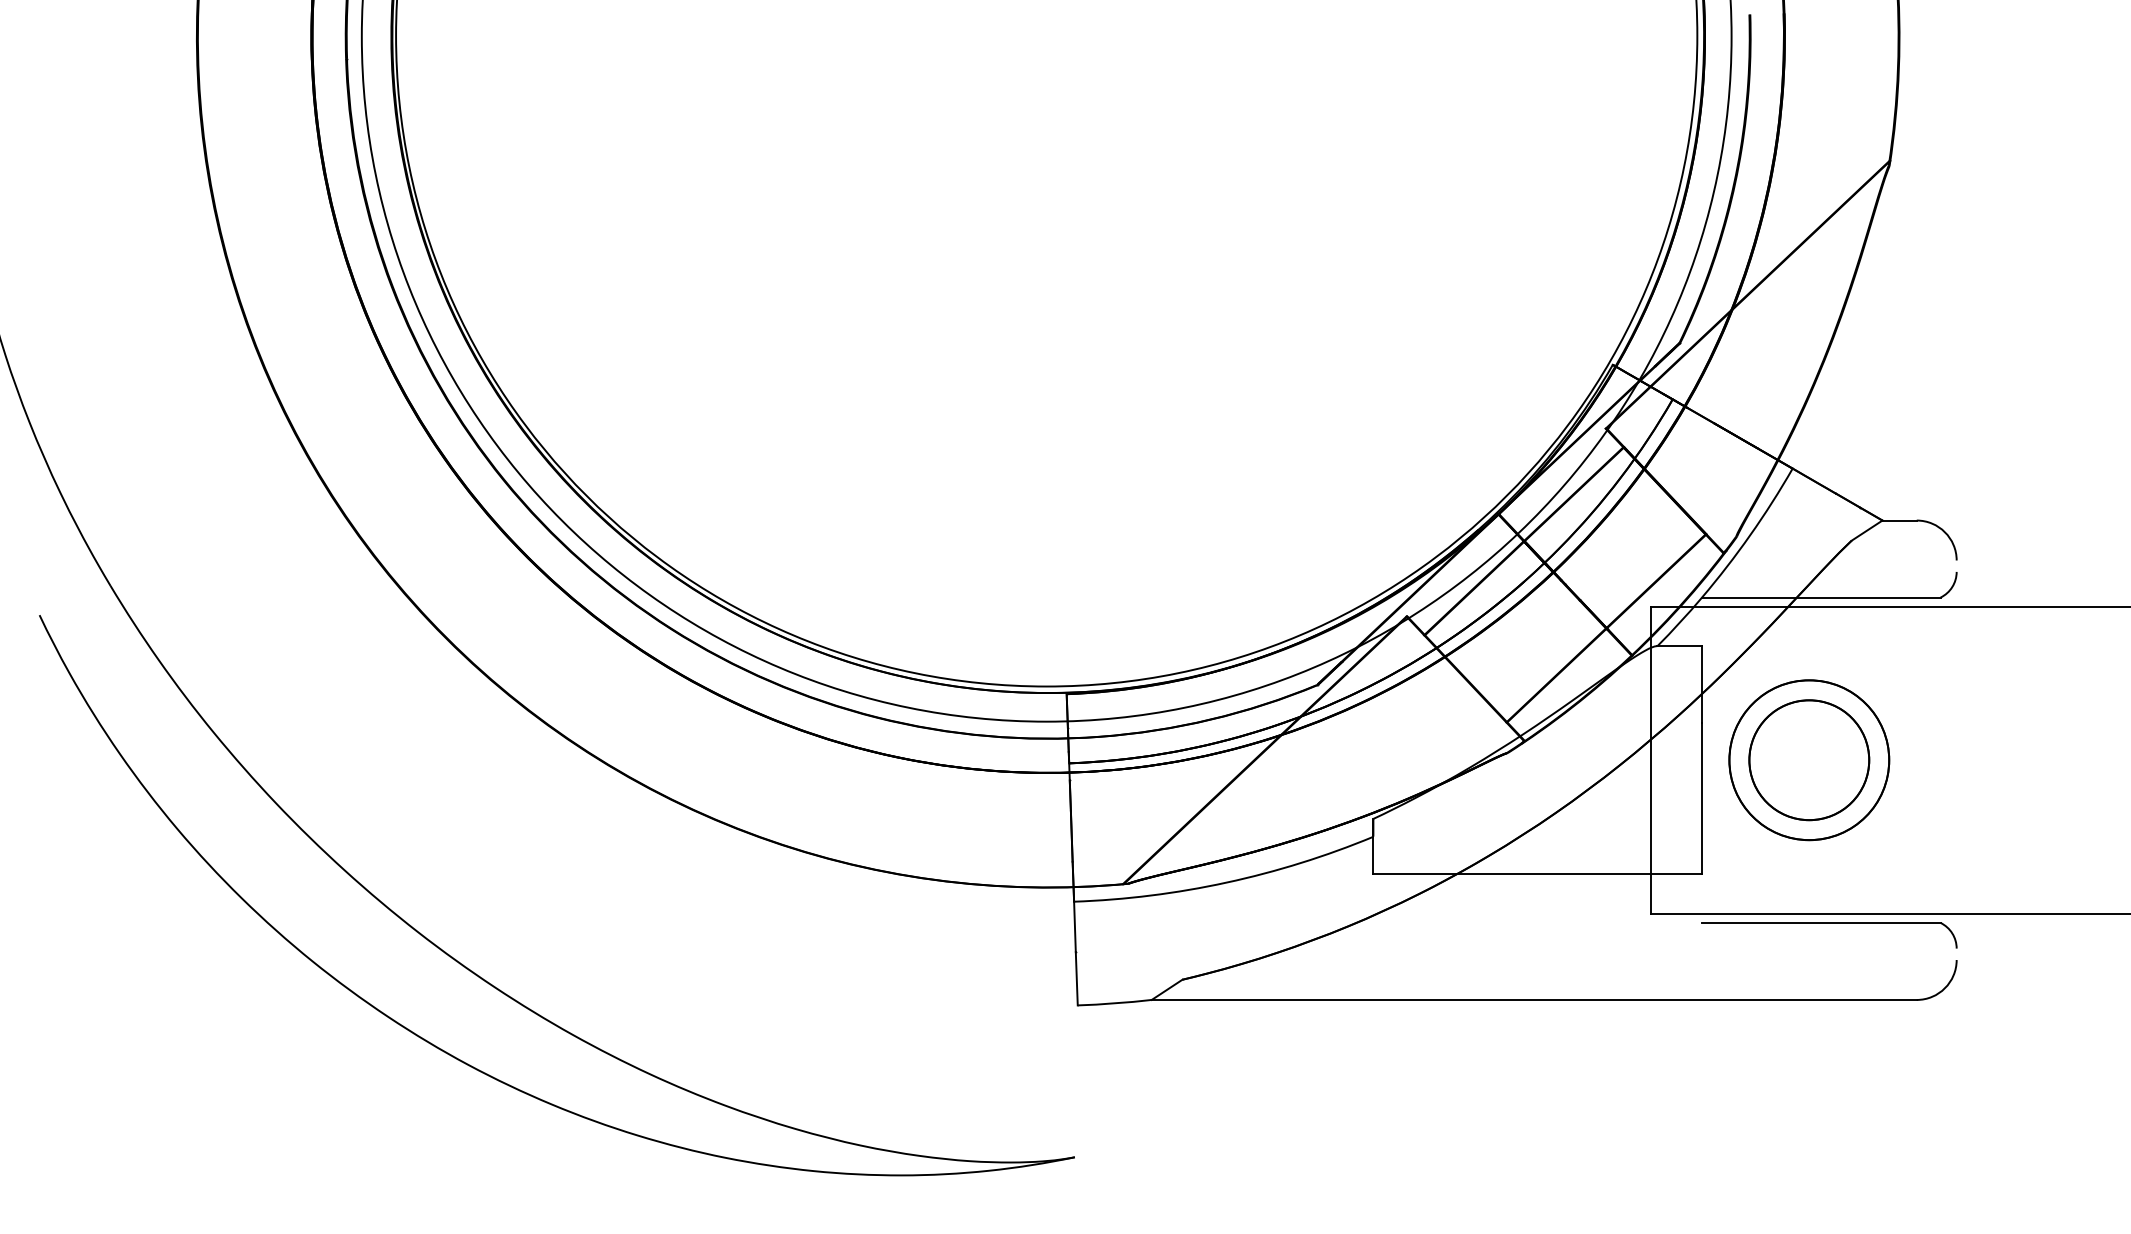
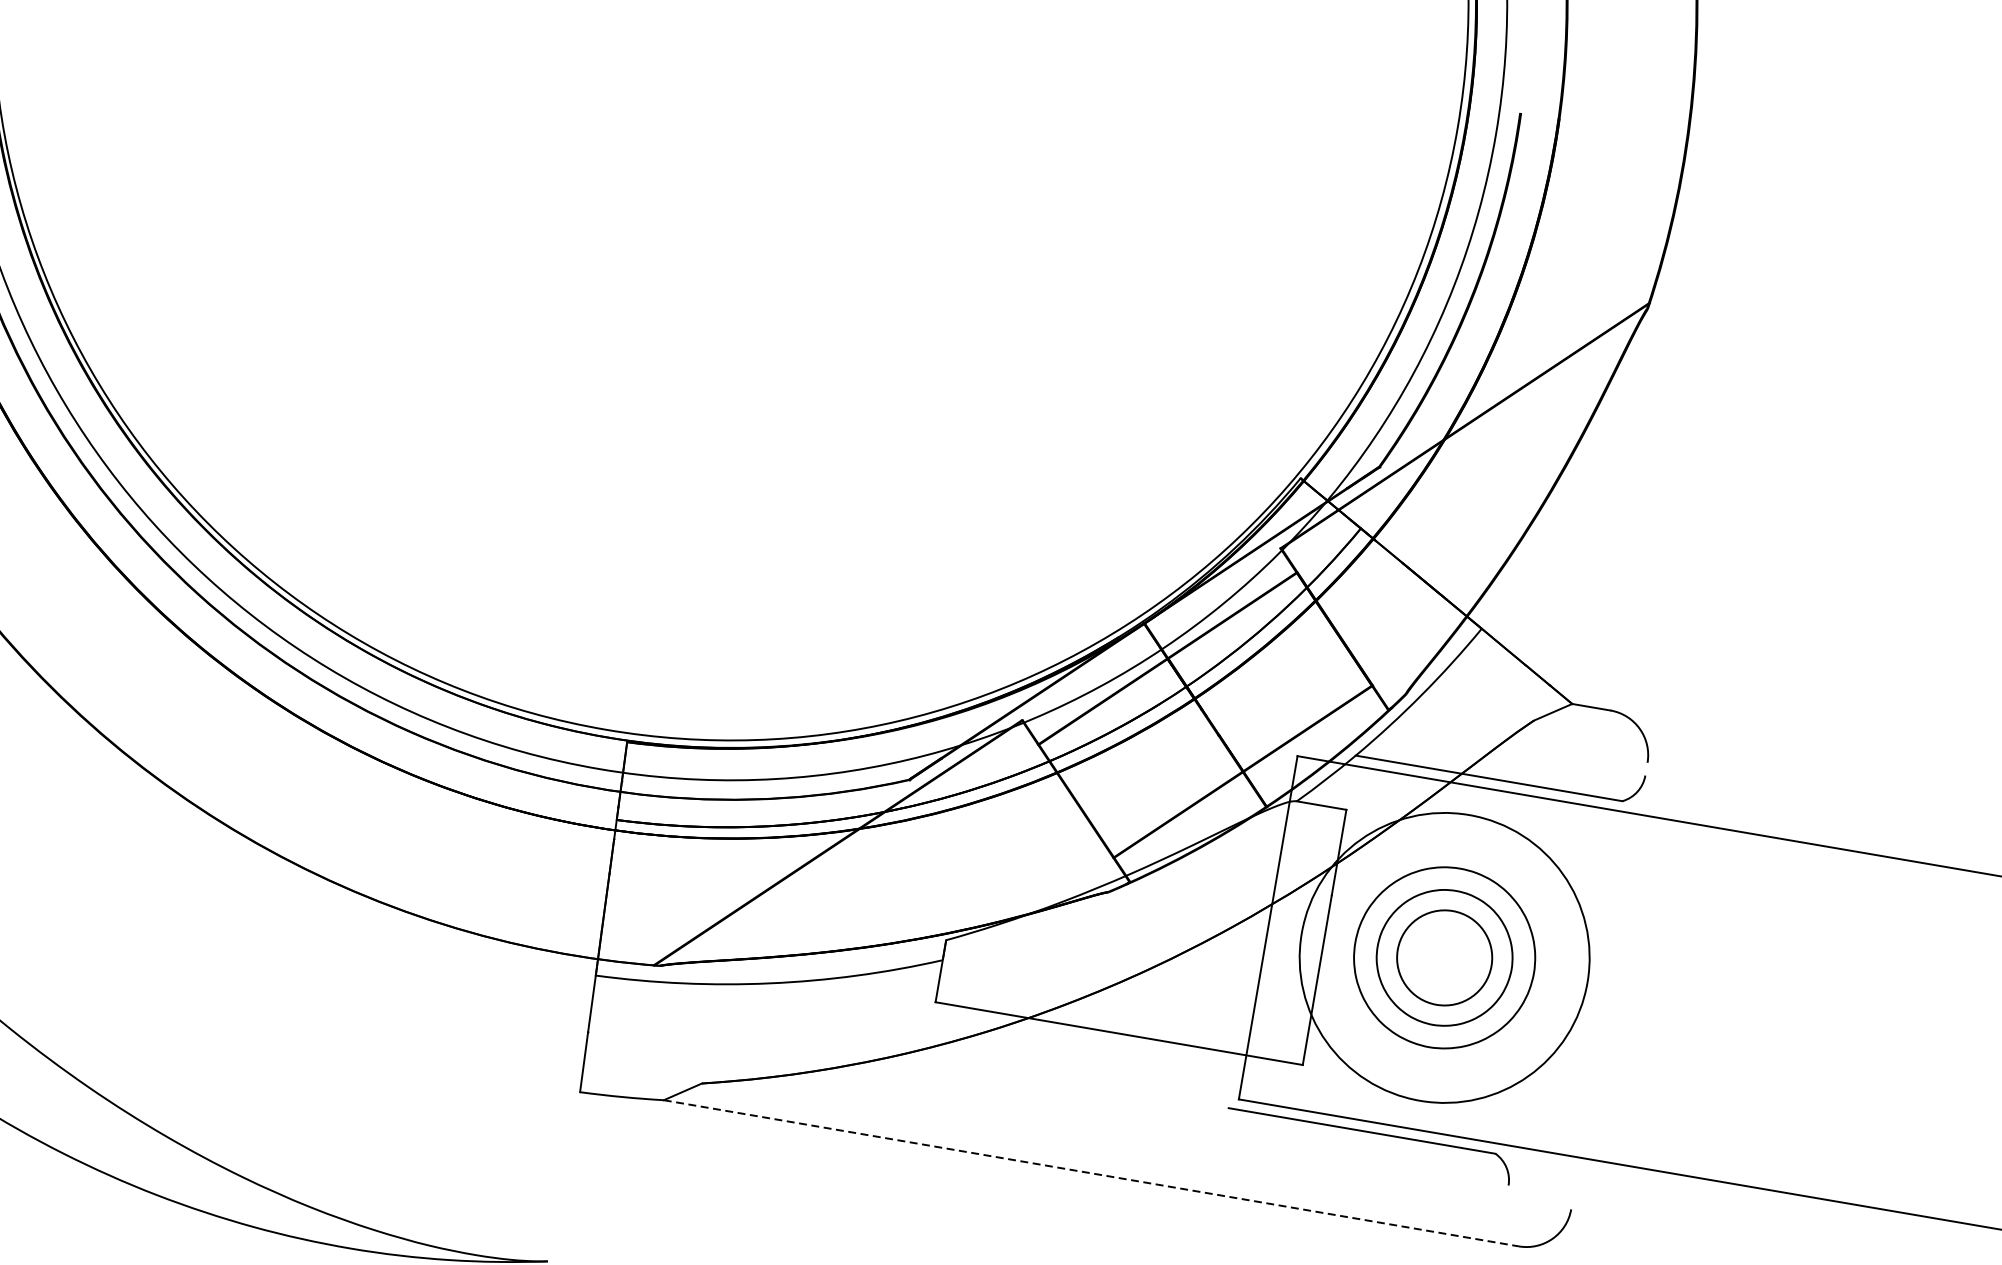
circle: (1809, 760) -> (1444, 958), size x0.7
circle: (1809, 760) -> (1444, 958), size x1.6
part: (1829, 923) -> (1371, 1133), moved
line: (1534, 999) -> (1091, 1172), solid -> dashed

